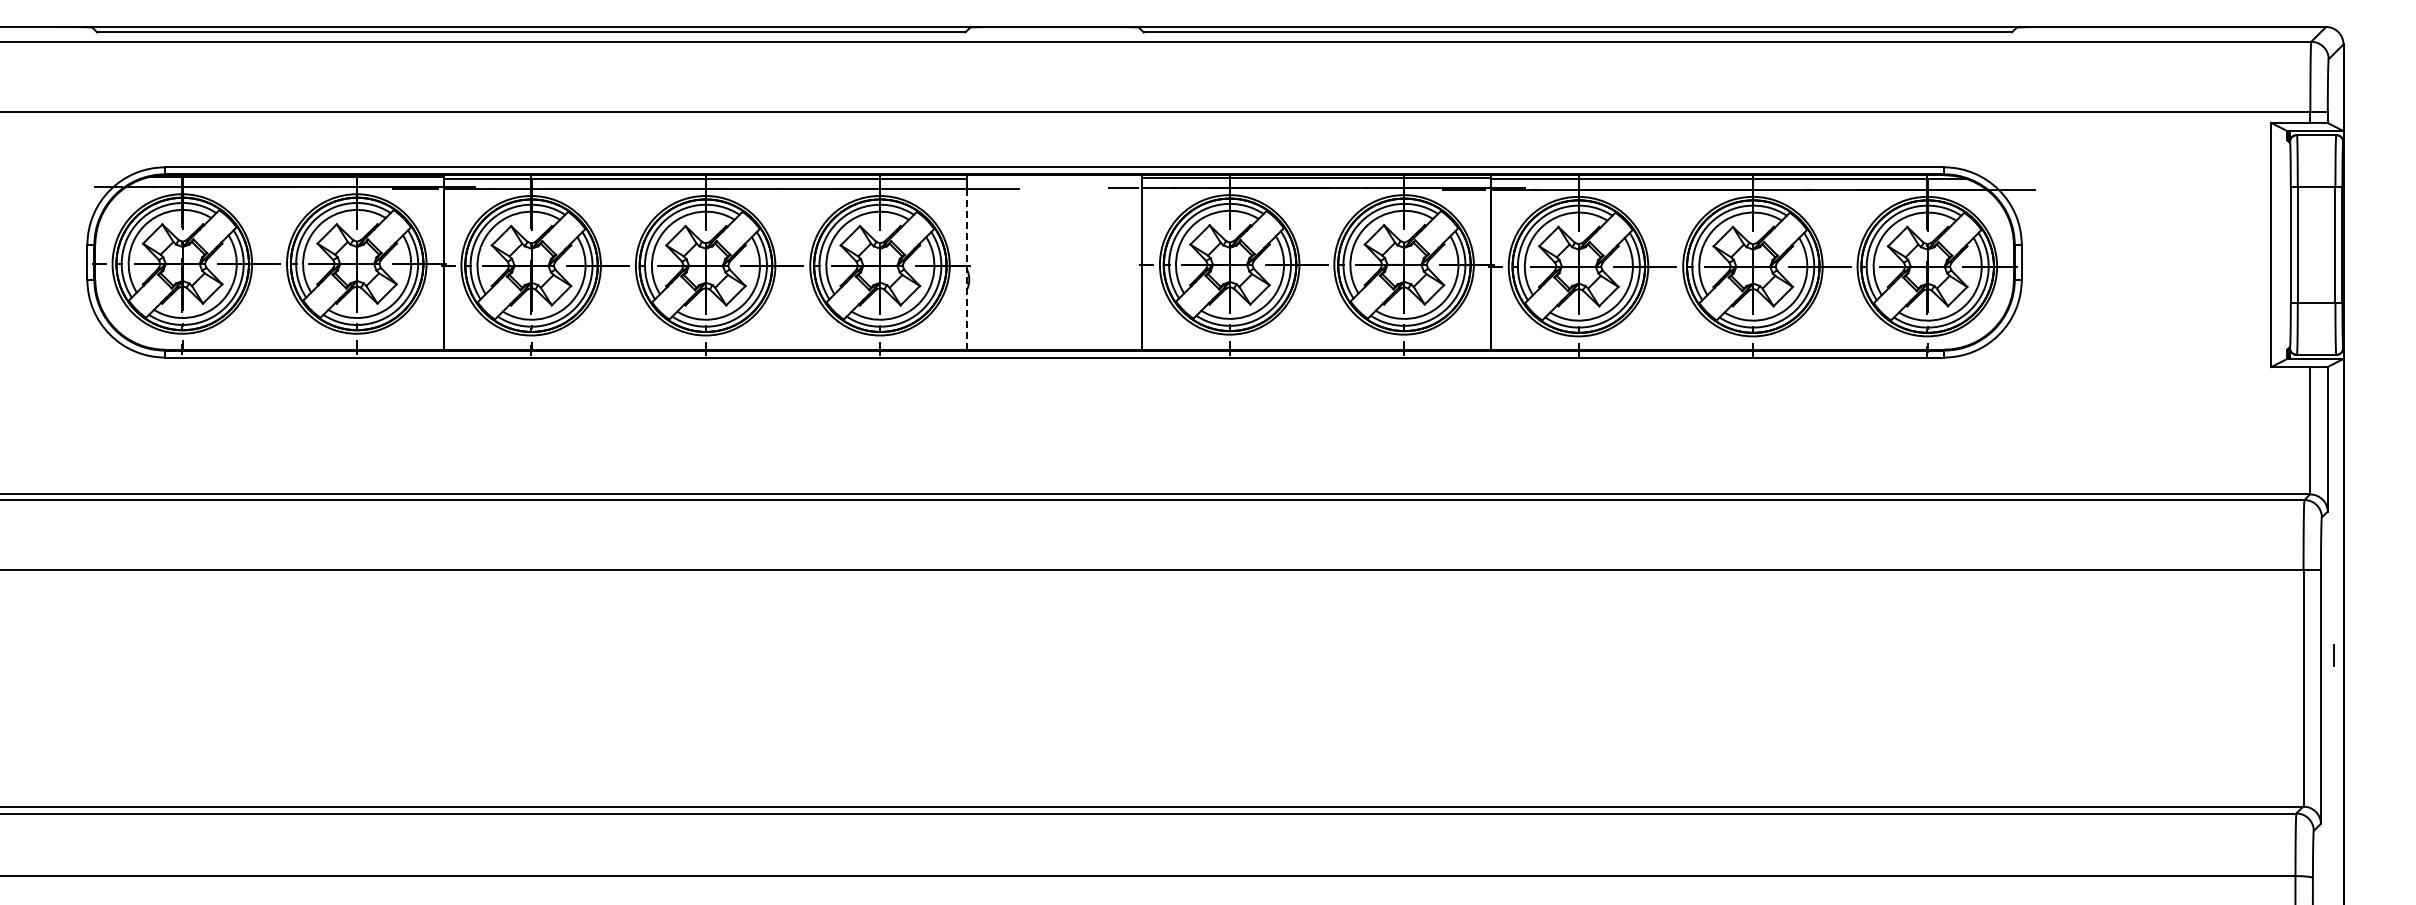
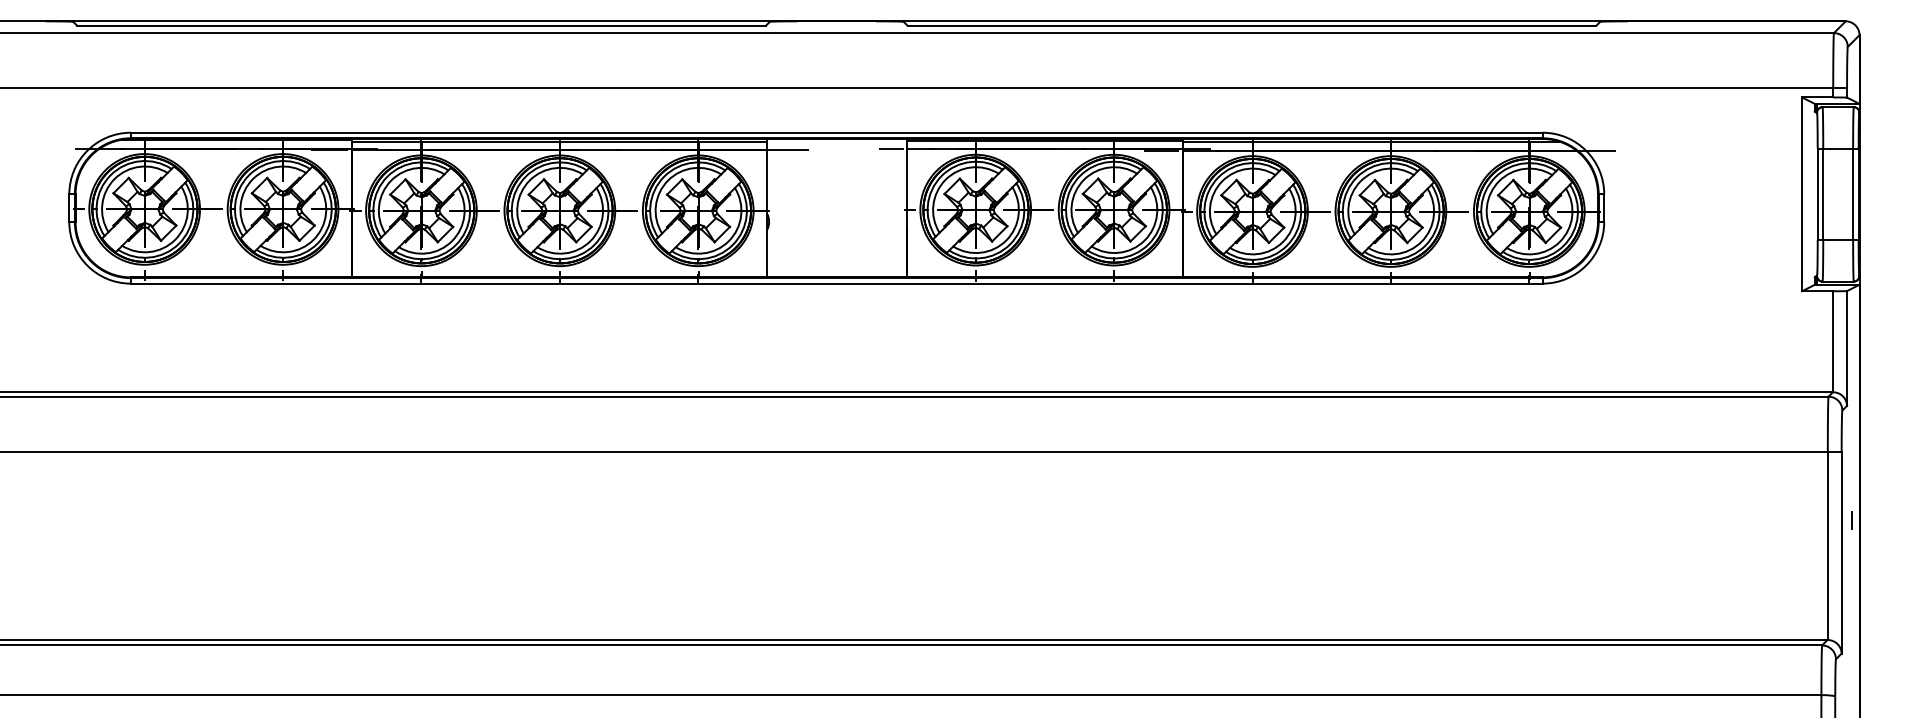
line: (967, 269) -> (767, 213), dashed -> solid

